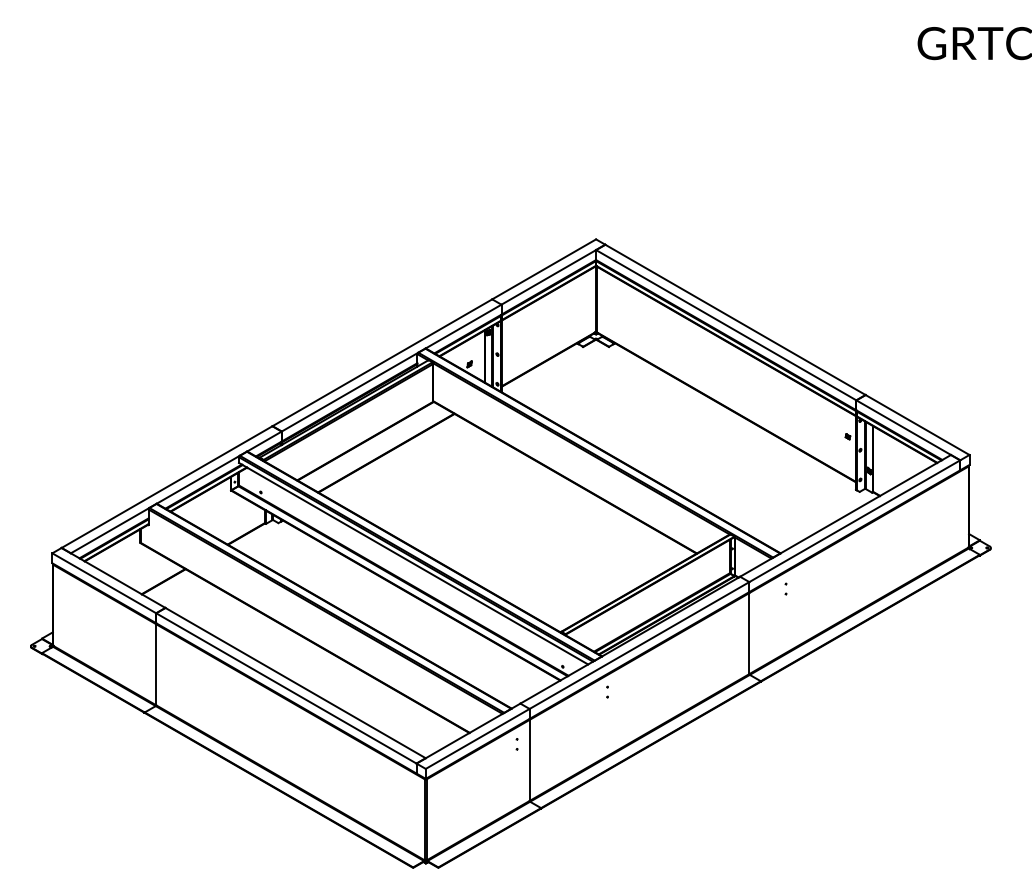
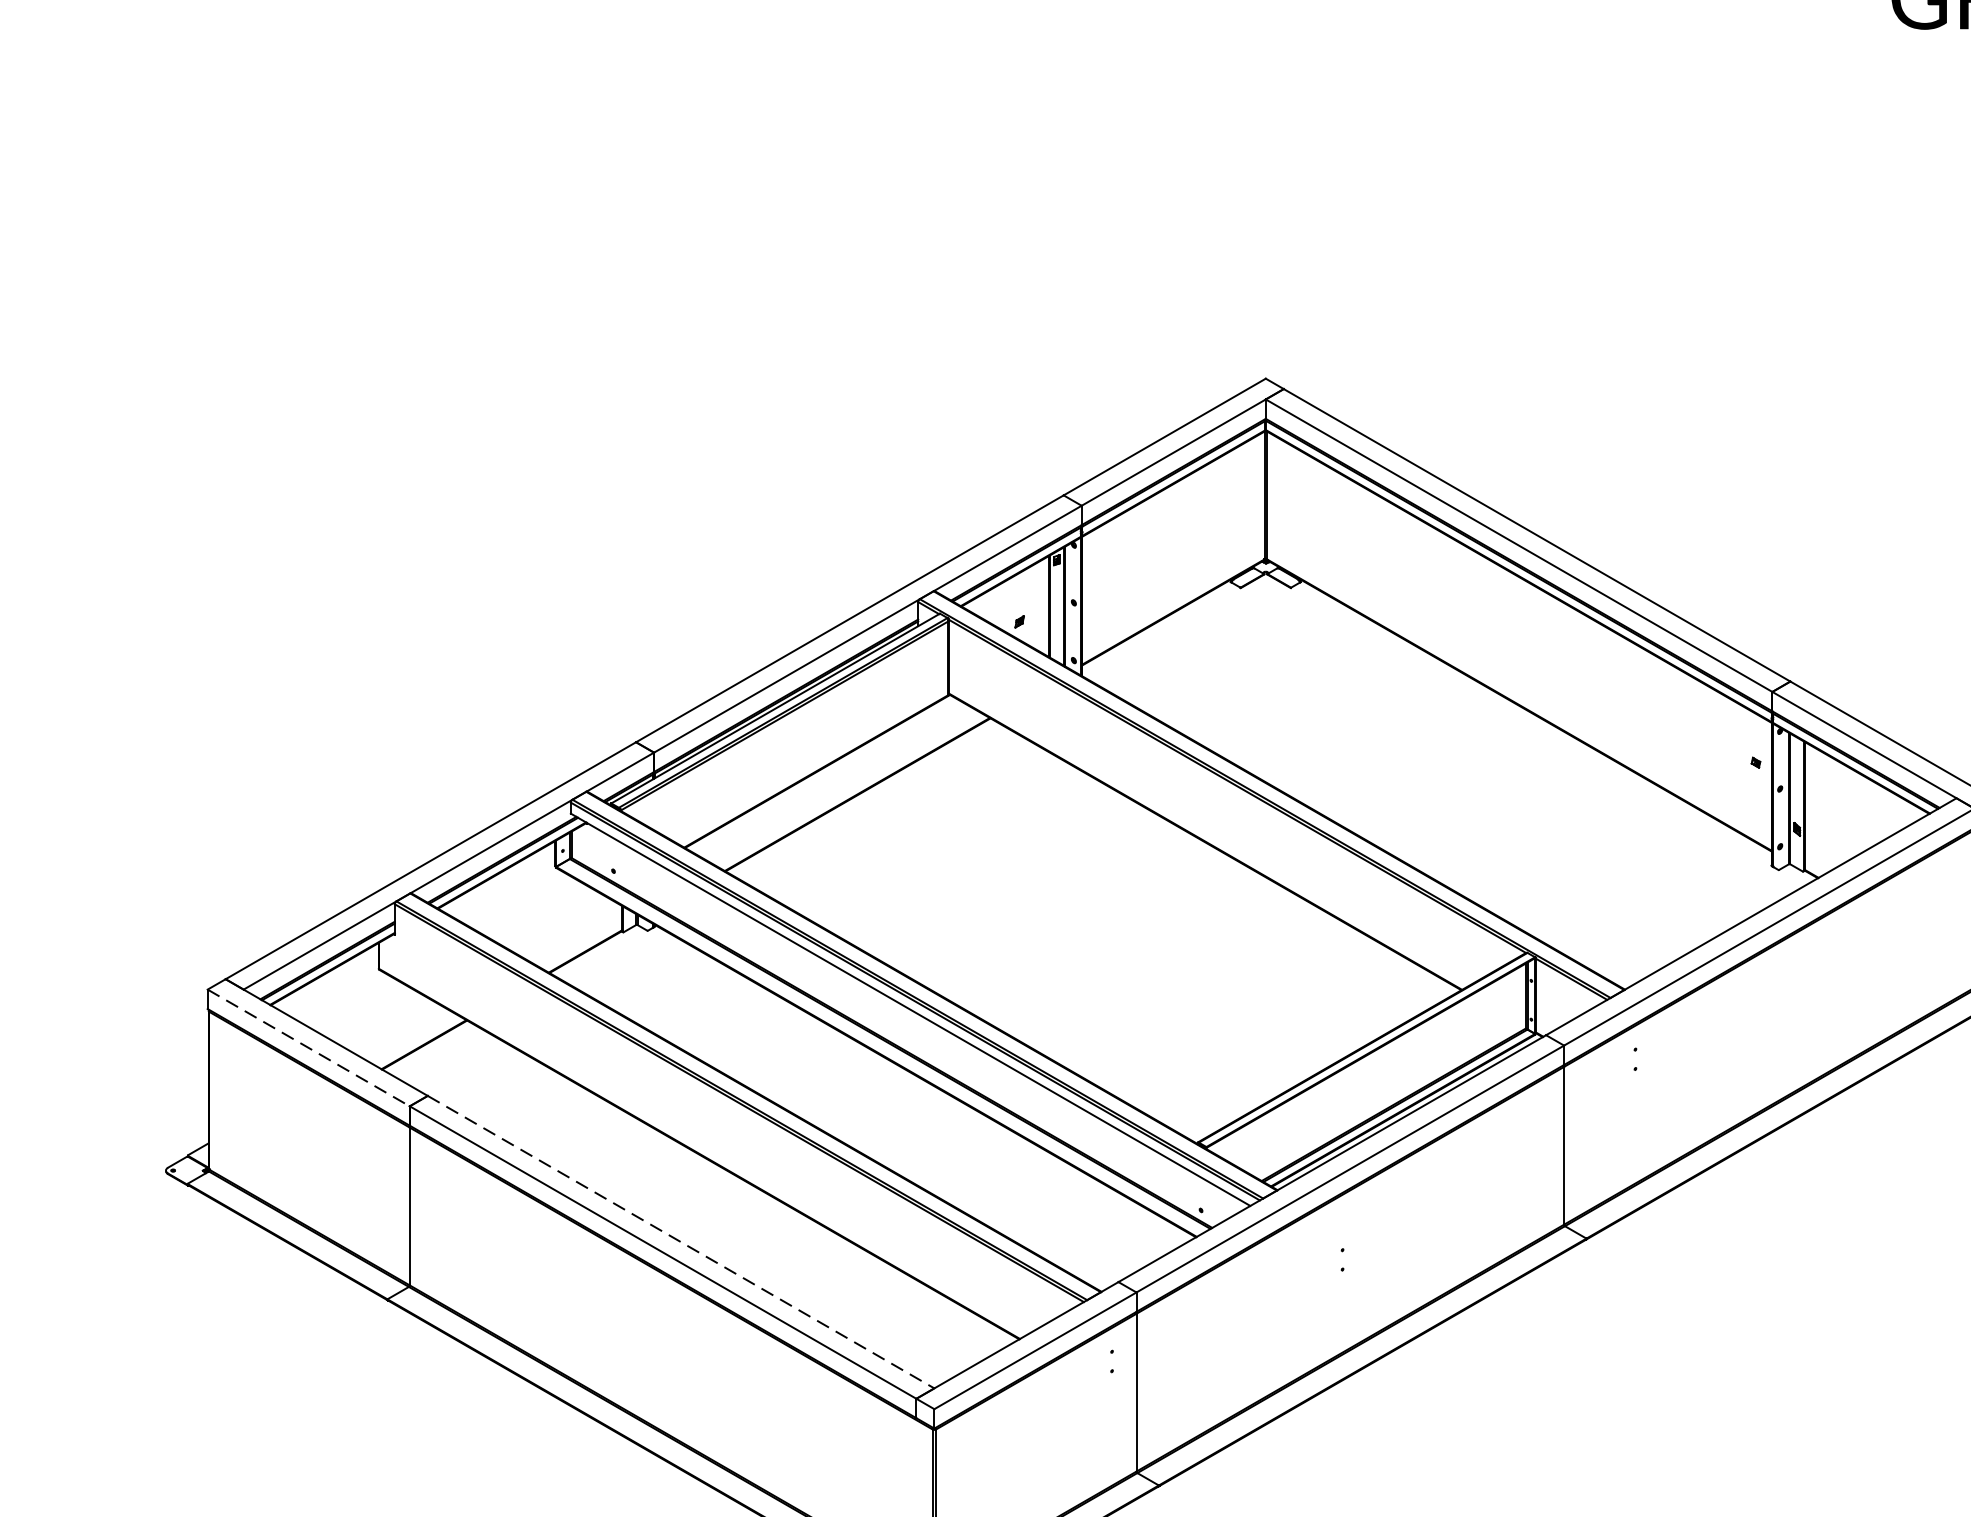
line: (104, 583) -> (309, 1048), solid -> dashed
line: (296, 683) -> (682, 1242), solid -> dashed
part: (607, 691) -> (1342, 1258), moved

